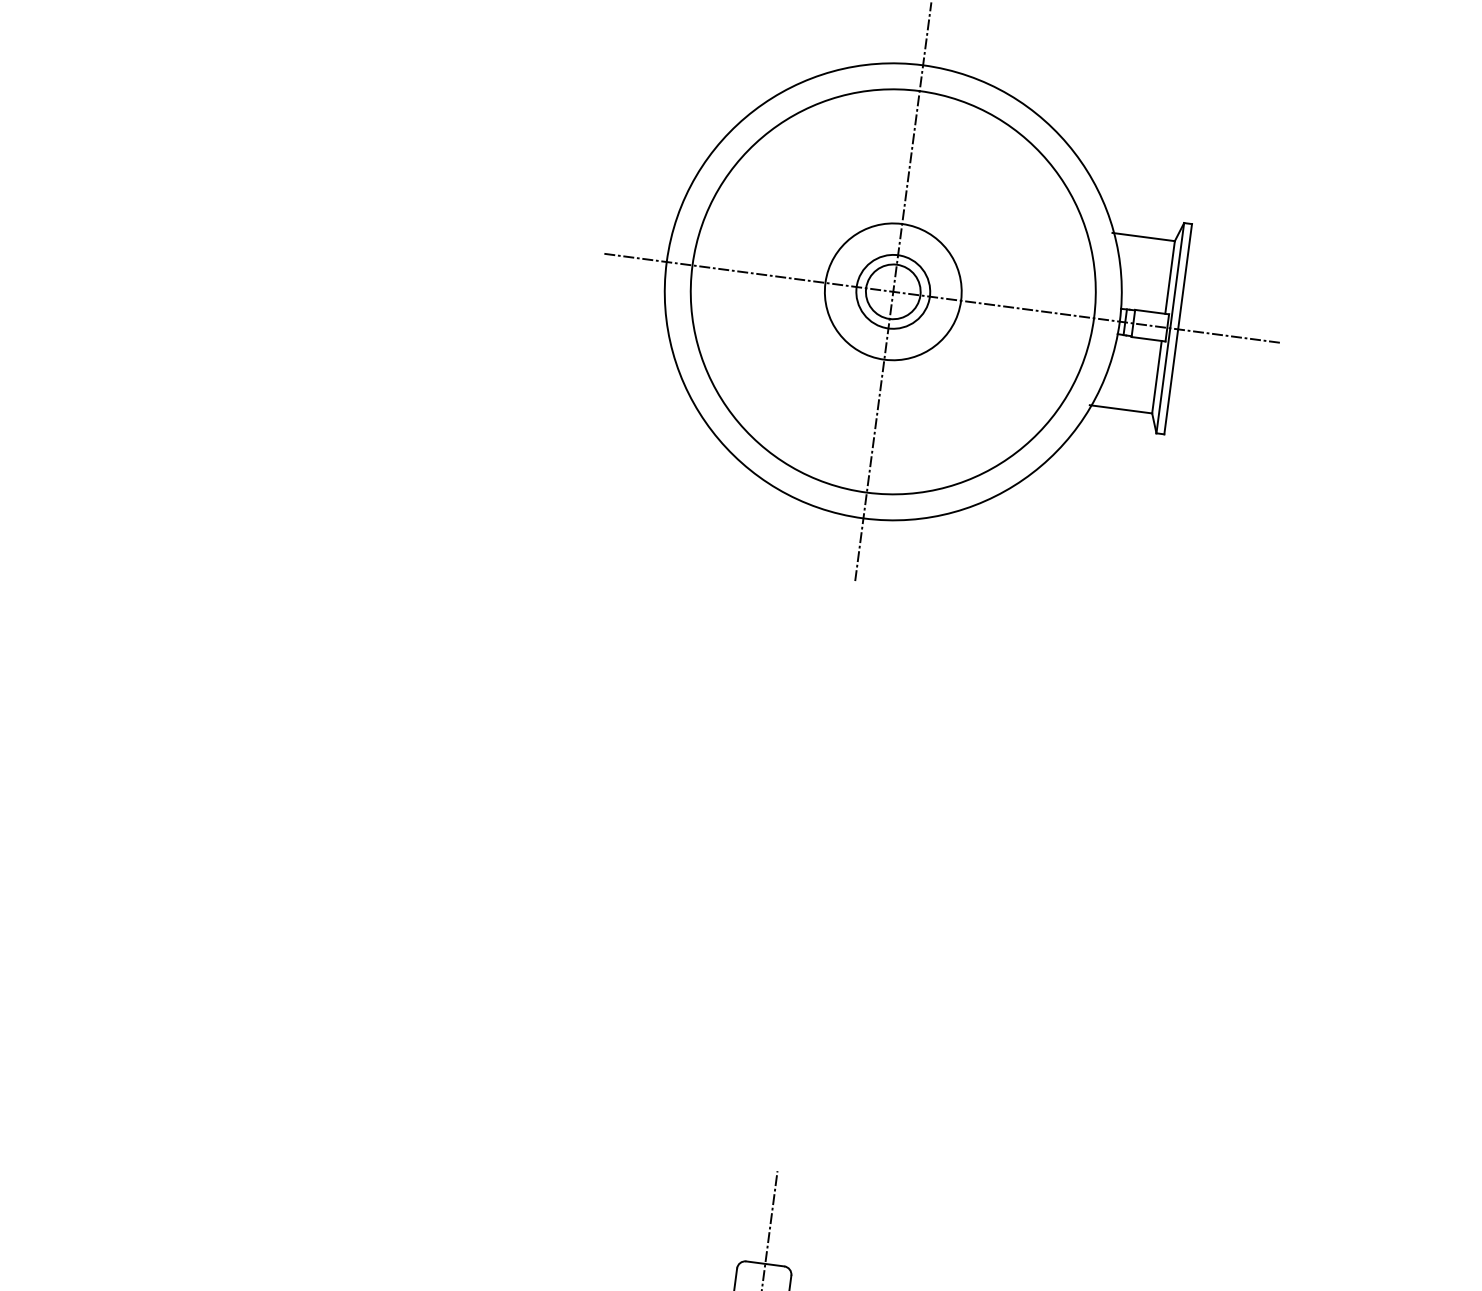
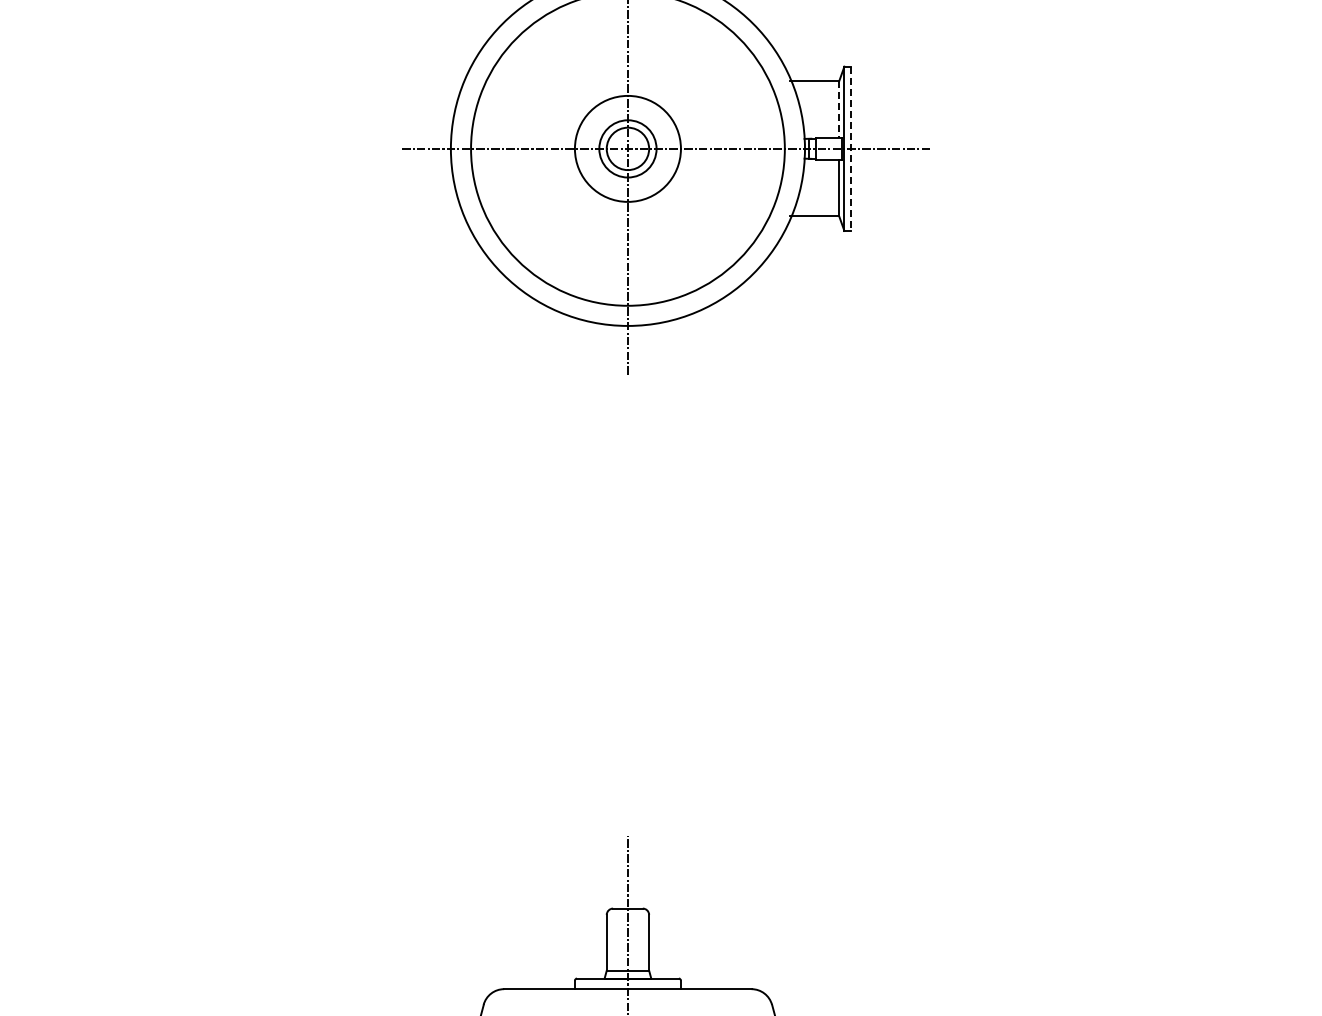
line: (1170, 278) -> (839, 110), solid -> dashed
line: (1177, 330) -> (850, 149), solid -> dashed

